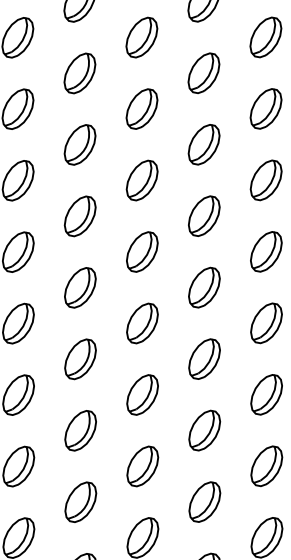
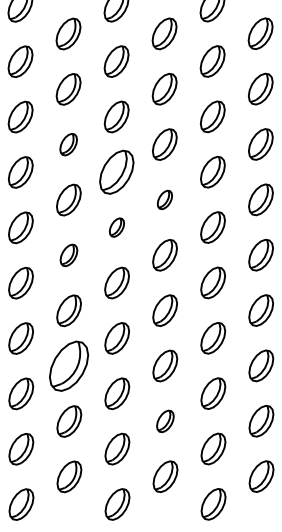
part: (79, 144) -> (68, 144), size x0.7
part: (141, 180) -> (116, 172), size x1.4
part: (203, 215) -> (164, 199), size x0.6
part: (141, 251) -> (116, 227), size x0.6
part: (79, 287) -> (68, 255), size x0.7
part: (81, 429) -> (69, 365), size x1.6
part: (205, 502) -> (165, 421), size x0.7

